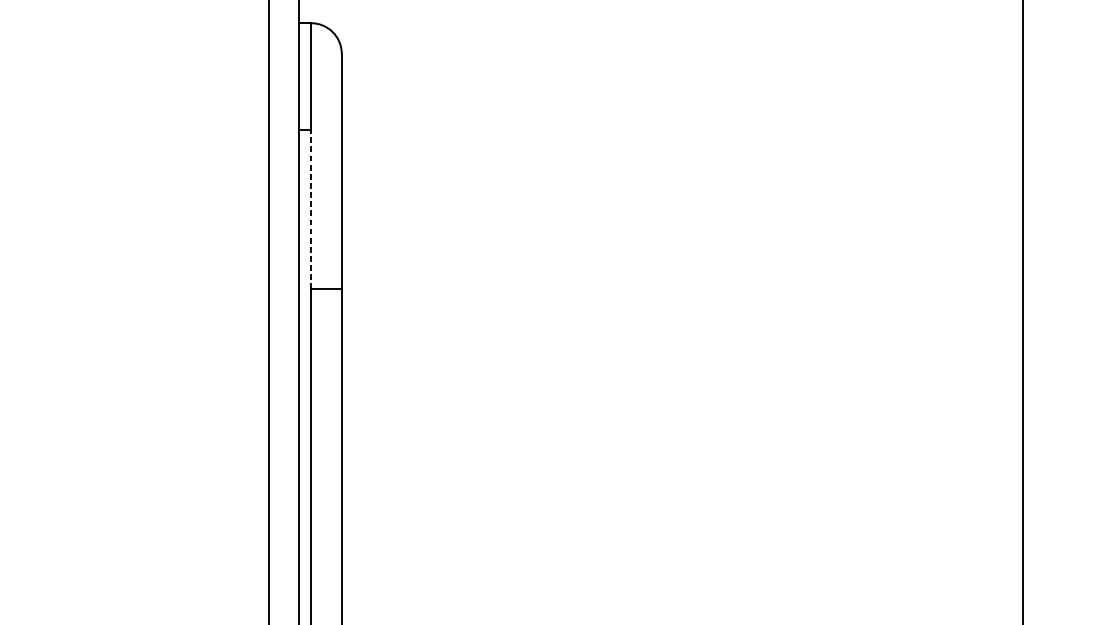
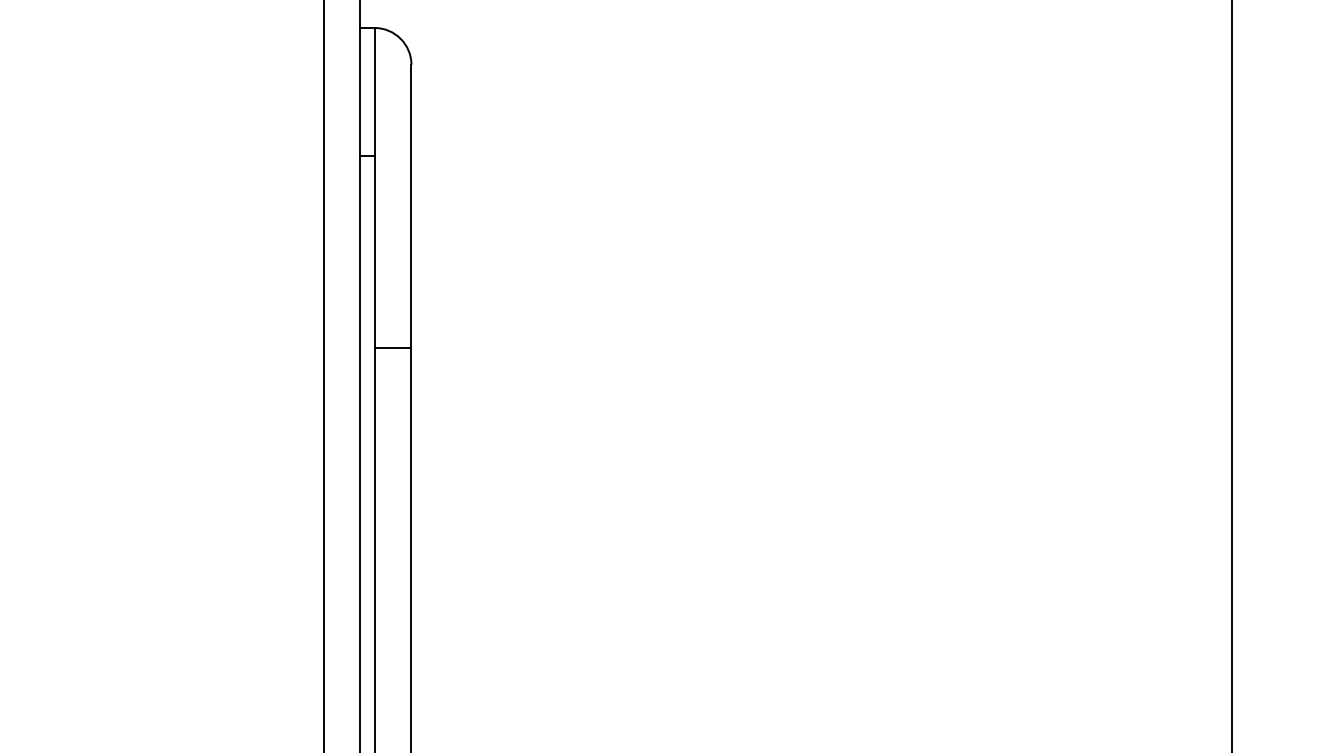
line: (311, 208) -> (374, 251), dashed -> solid

